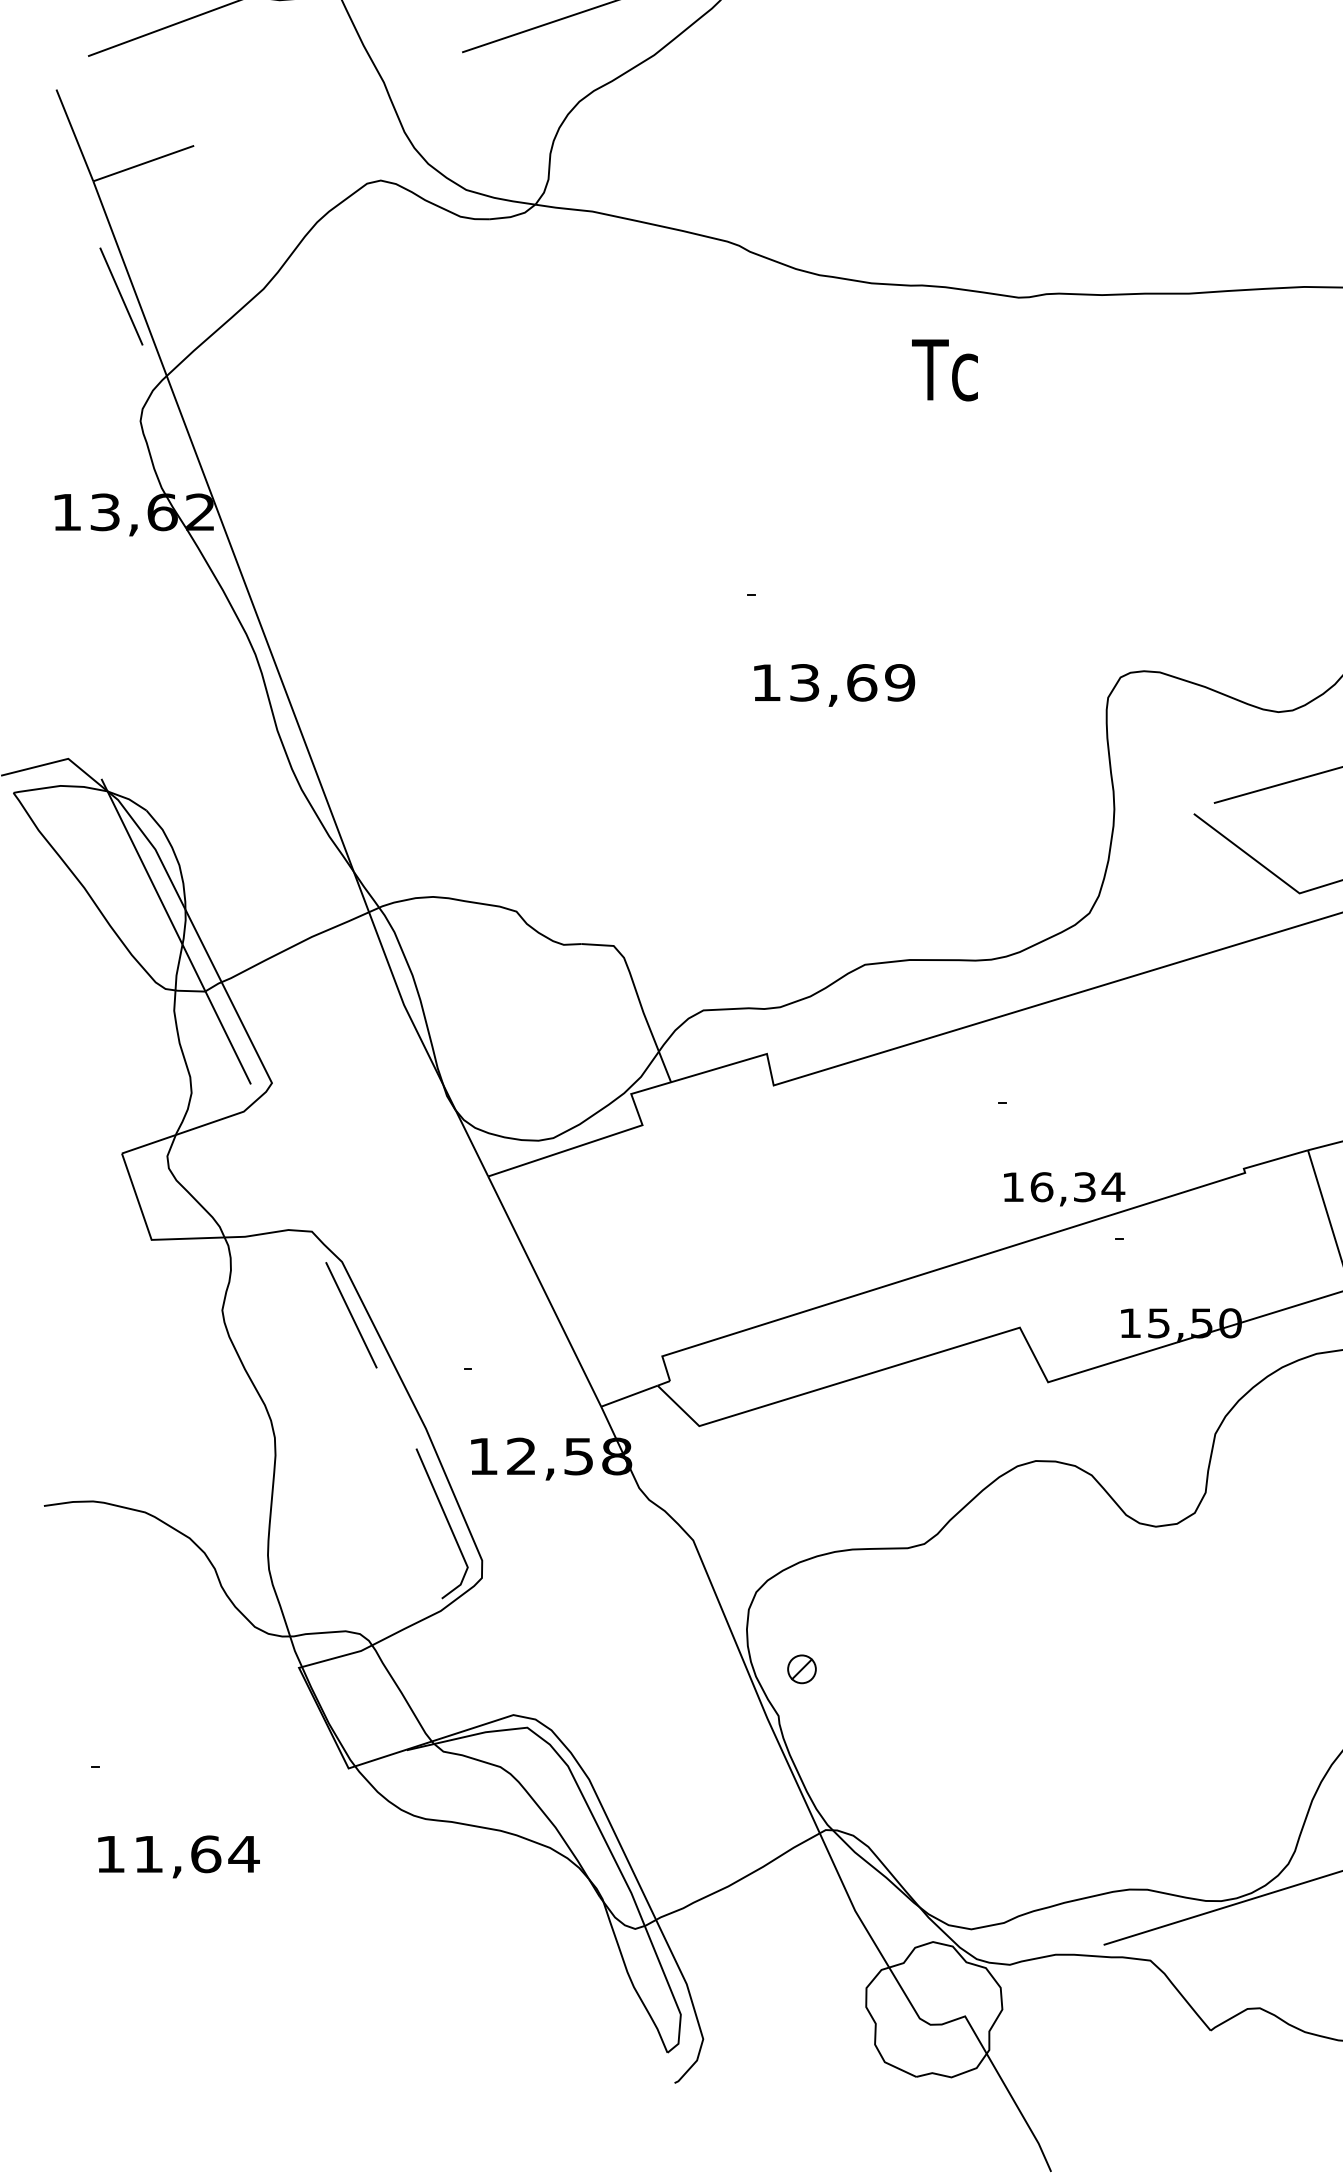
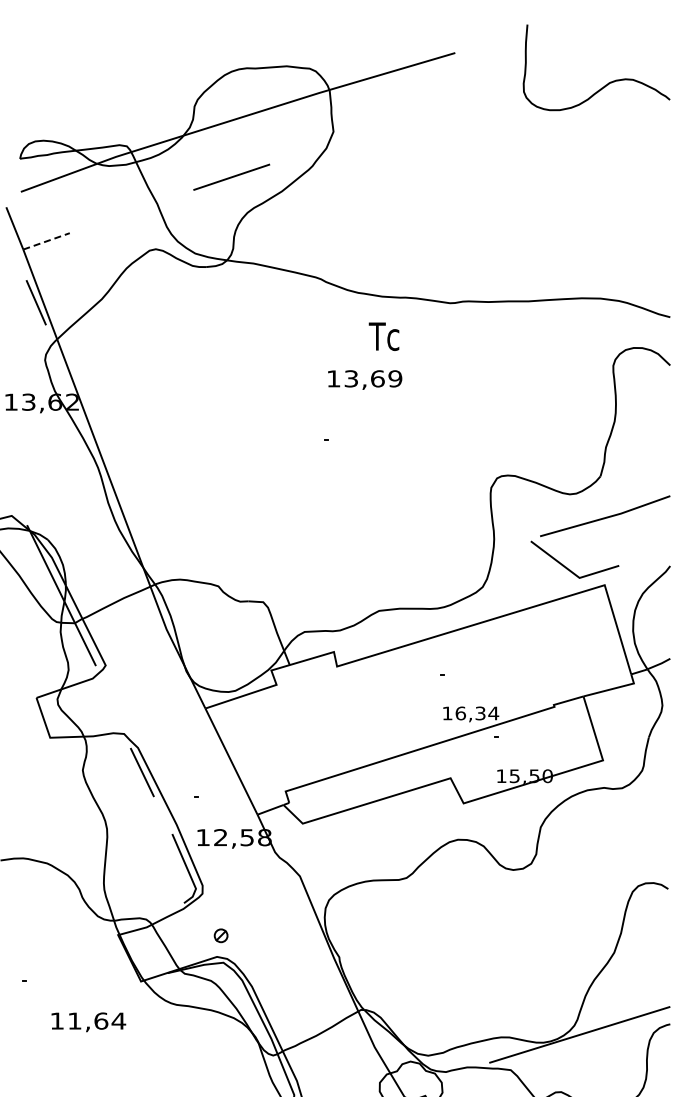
line: (143, 163) -> (46, 241), solid -> dashed
text: (943, 369) -> (383, 336), moved
text: (835, 684) -> (365, 379), moved
part: (800, 1668) -> (220, 935), moved
text: (178, 1857) -> (88, 1022), moved

